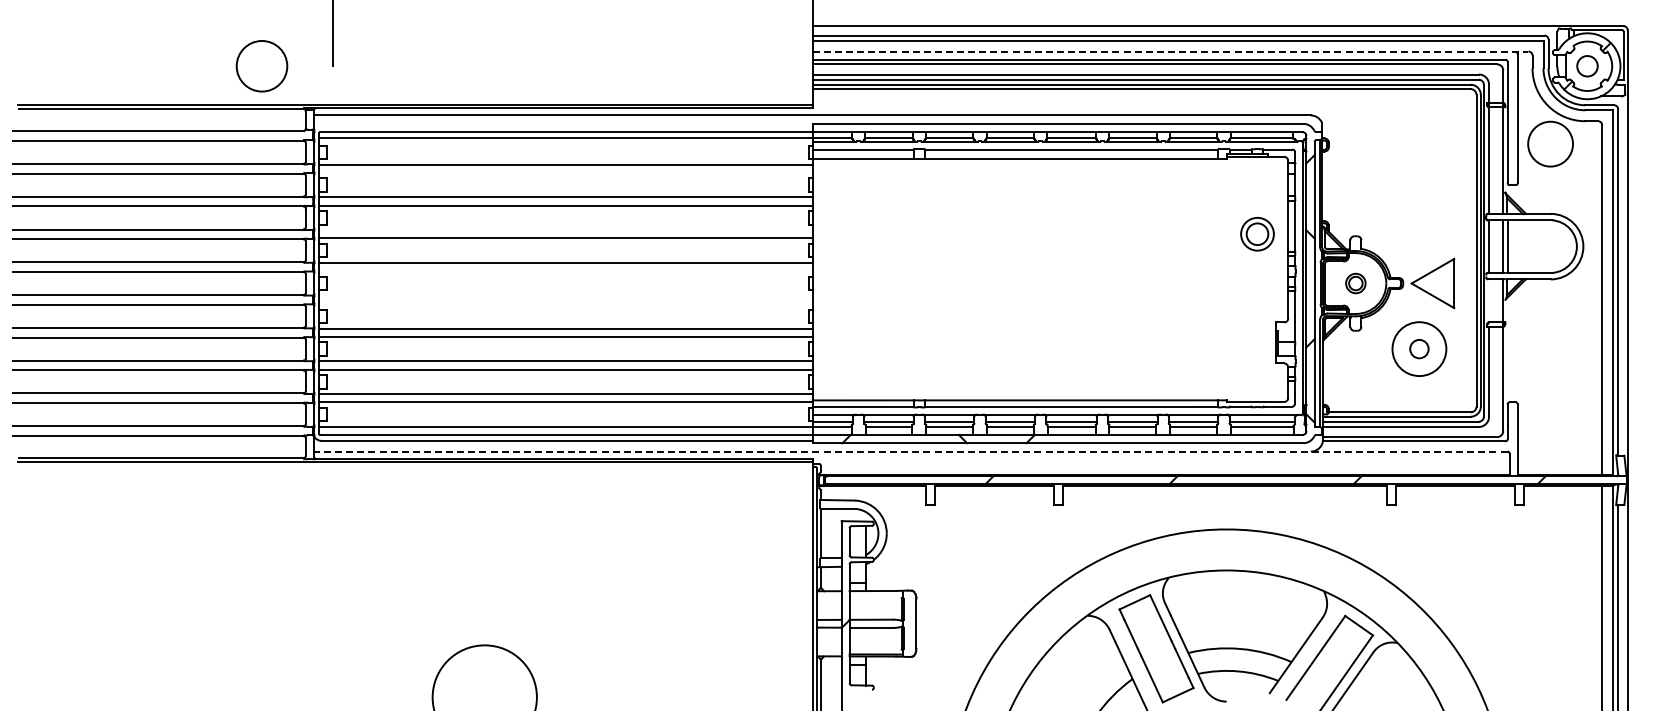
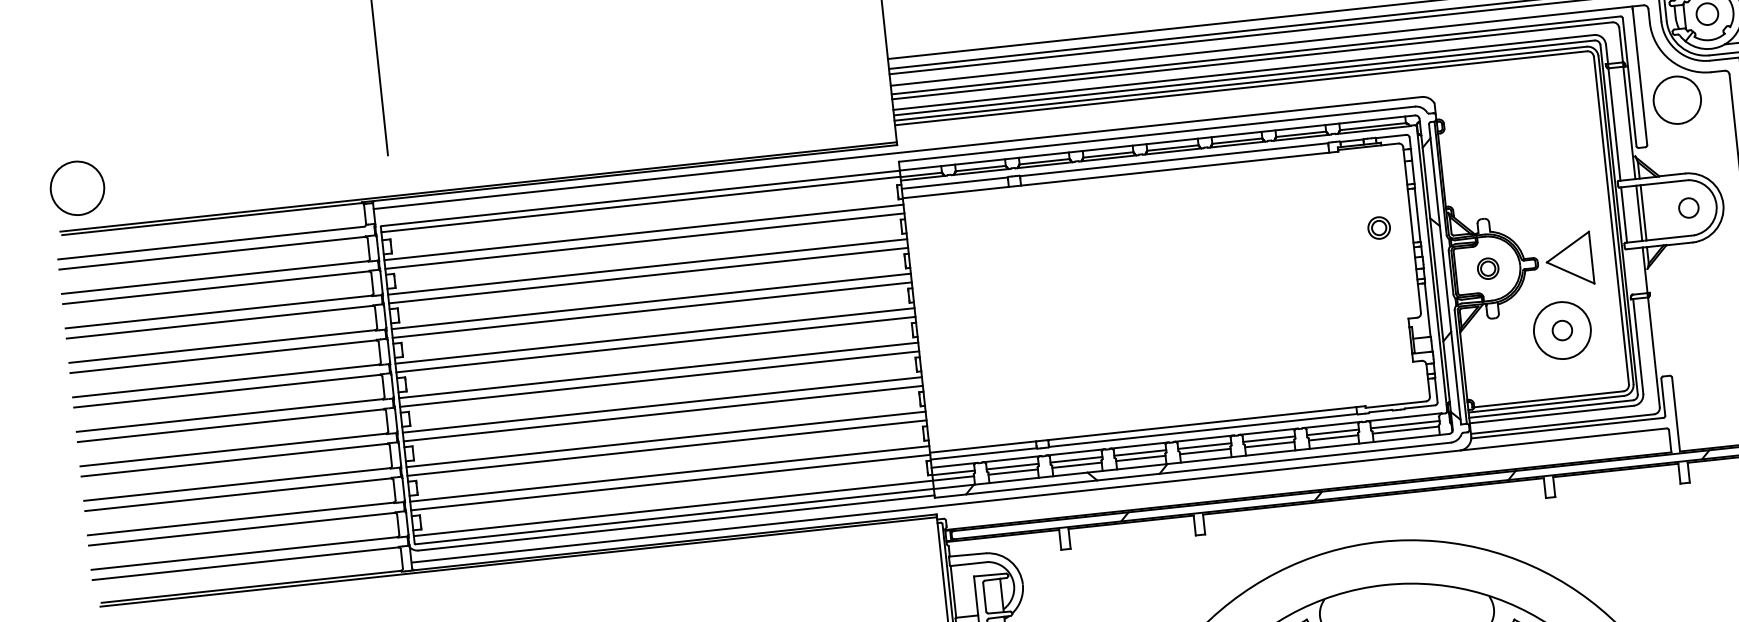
line: (1170, 51) -> (1267, 45), dashed -> solid
circle: (261, 66) -> (76, 188), moved
line: (565, 172) -> (644, 240), added
line: (565, 230) -> (650, 301), added
part: (1257, 234) -> (1379, 228), size x0.62
circle: (1550, 246) -> (1688, 207), added
line: (565, 271) -> (655, 344), added
line: (565, 295) -> (658, 370), added
line: (565, 304) -> (659, 379), added
line: (910, 451) -> (1038, 495), dashed -> solid

